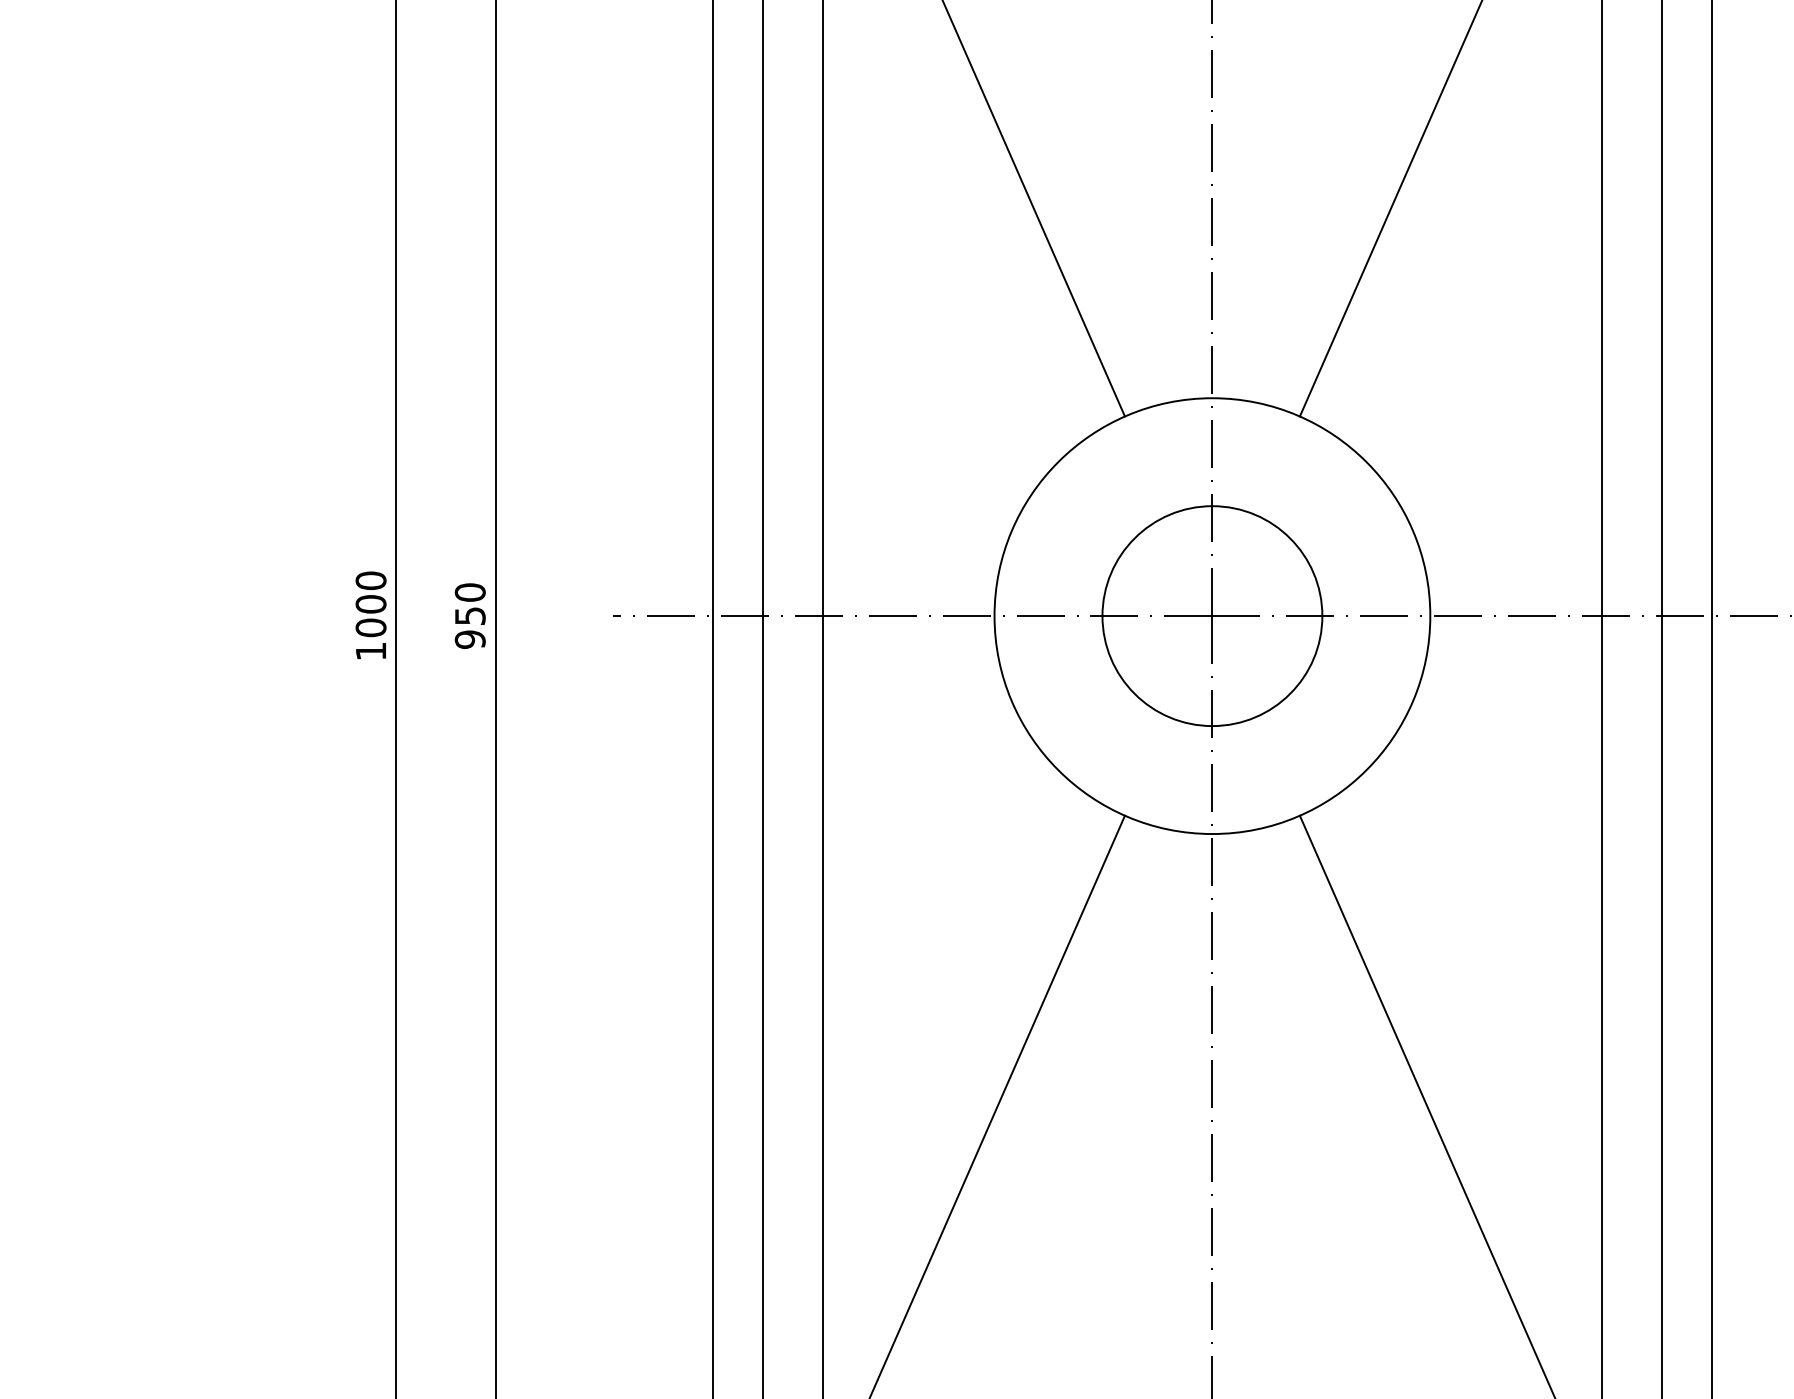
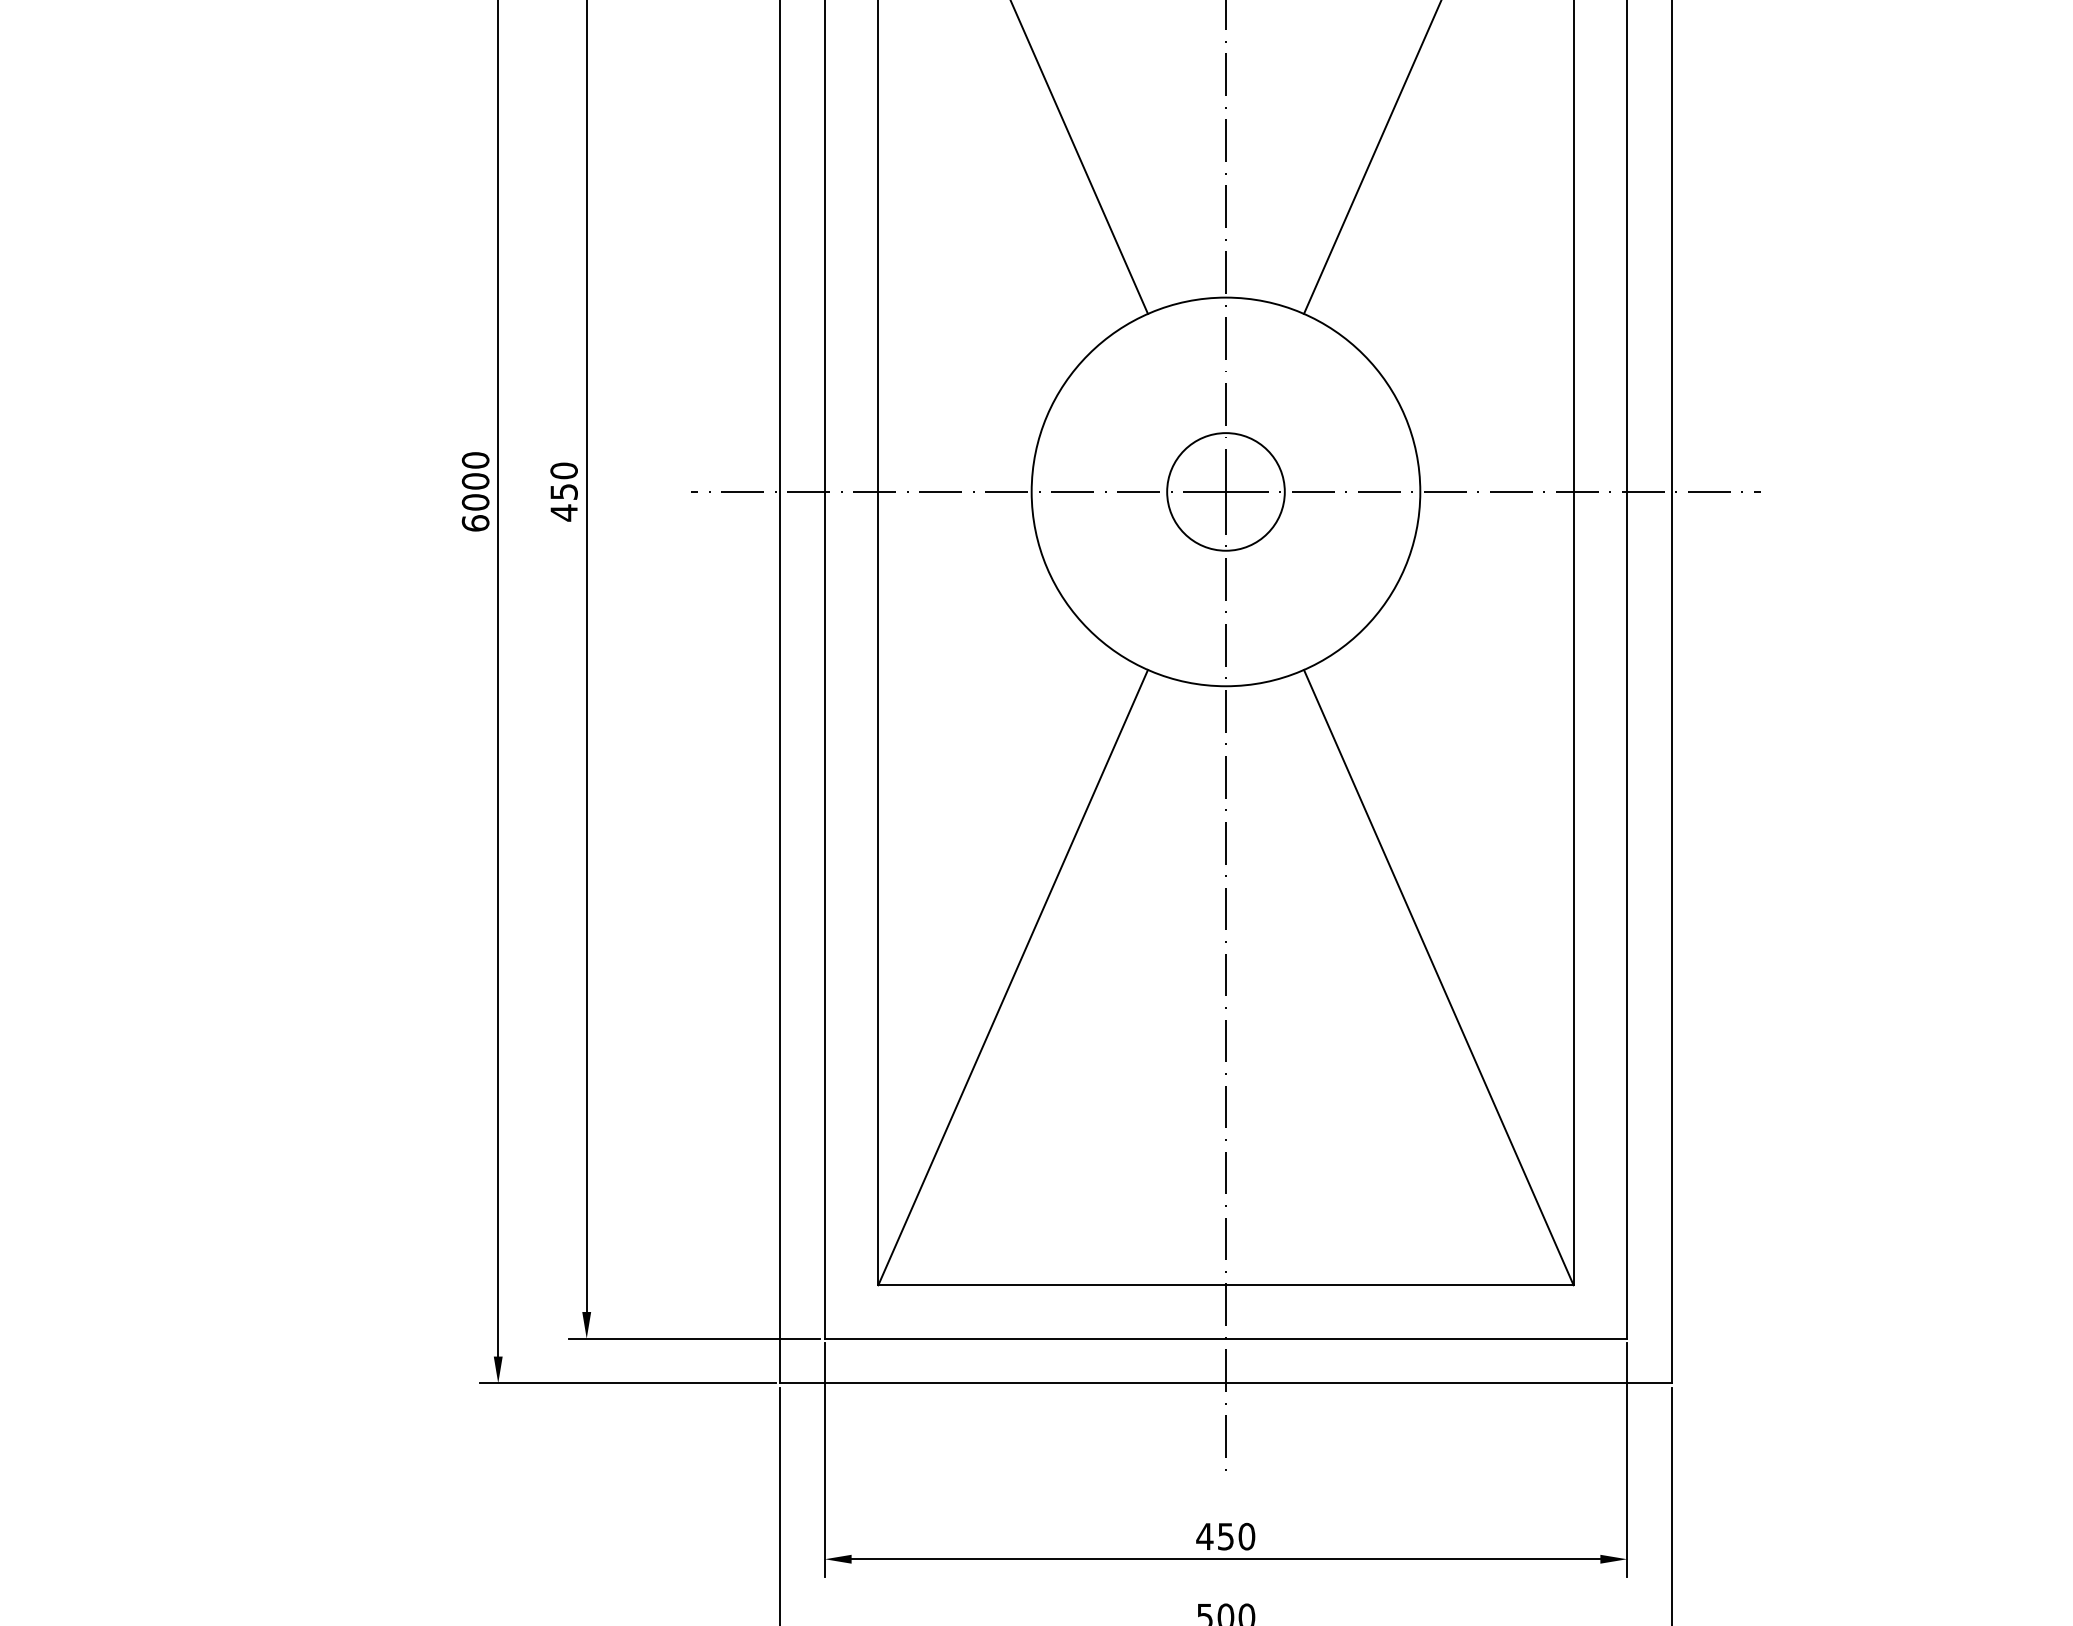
circle: (1211, 615) -> (1225, 491), size x0.6
text: (469, 639) -> (563, 512), 950 -> 450
text: (370, 651) -> (475, 523), 1000 -> 6000

